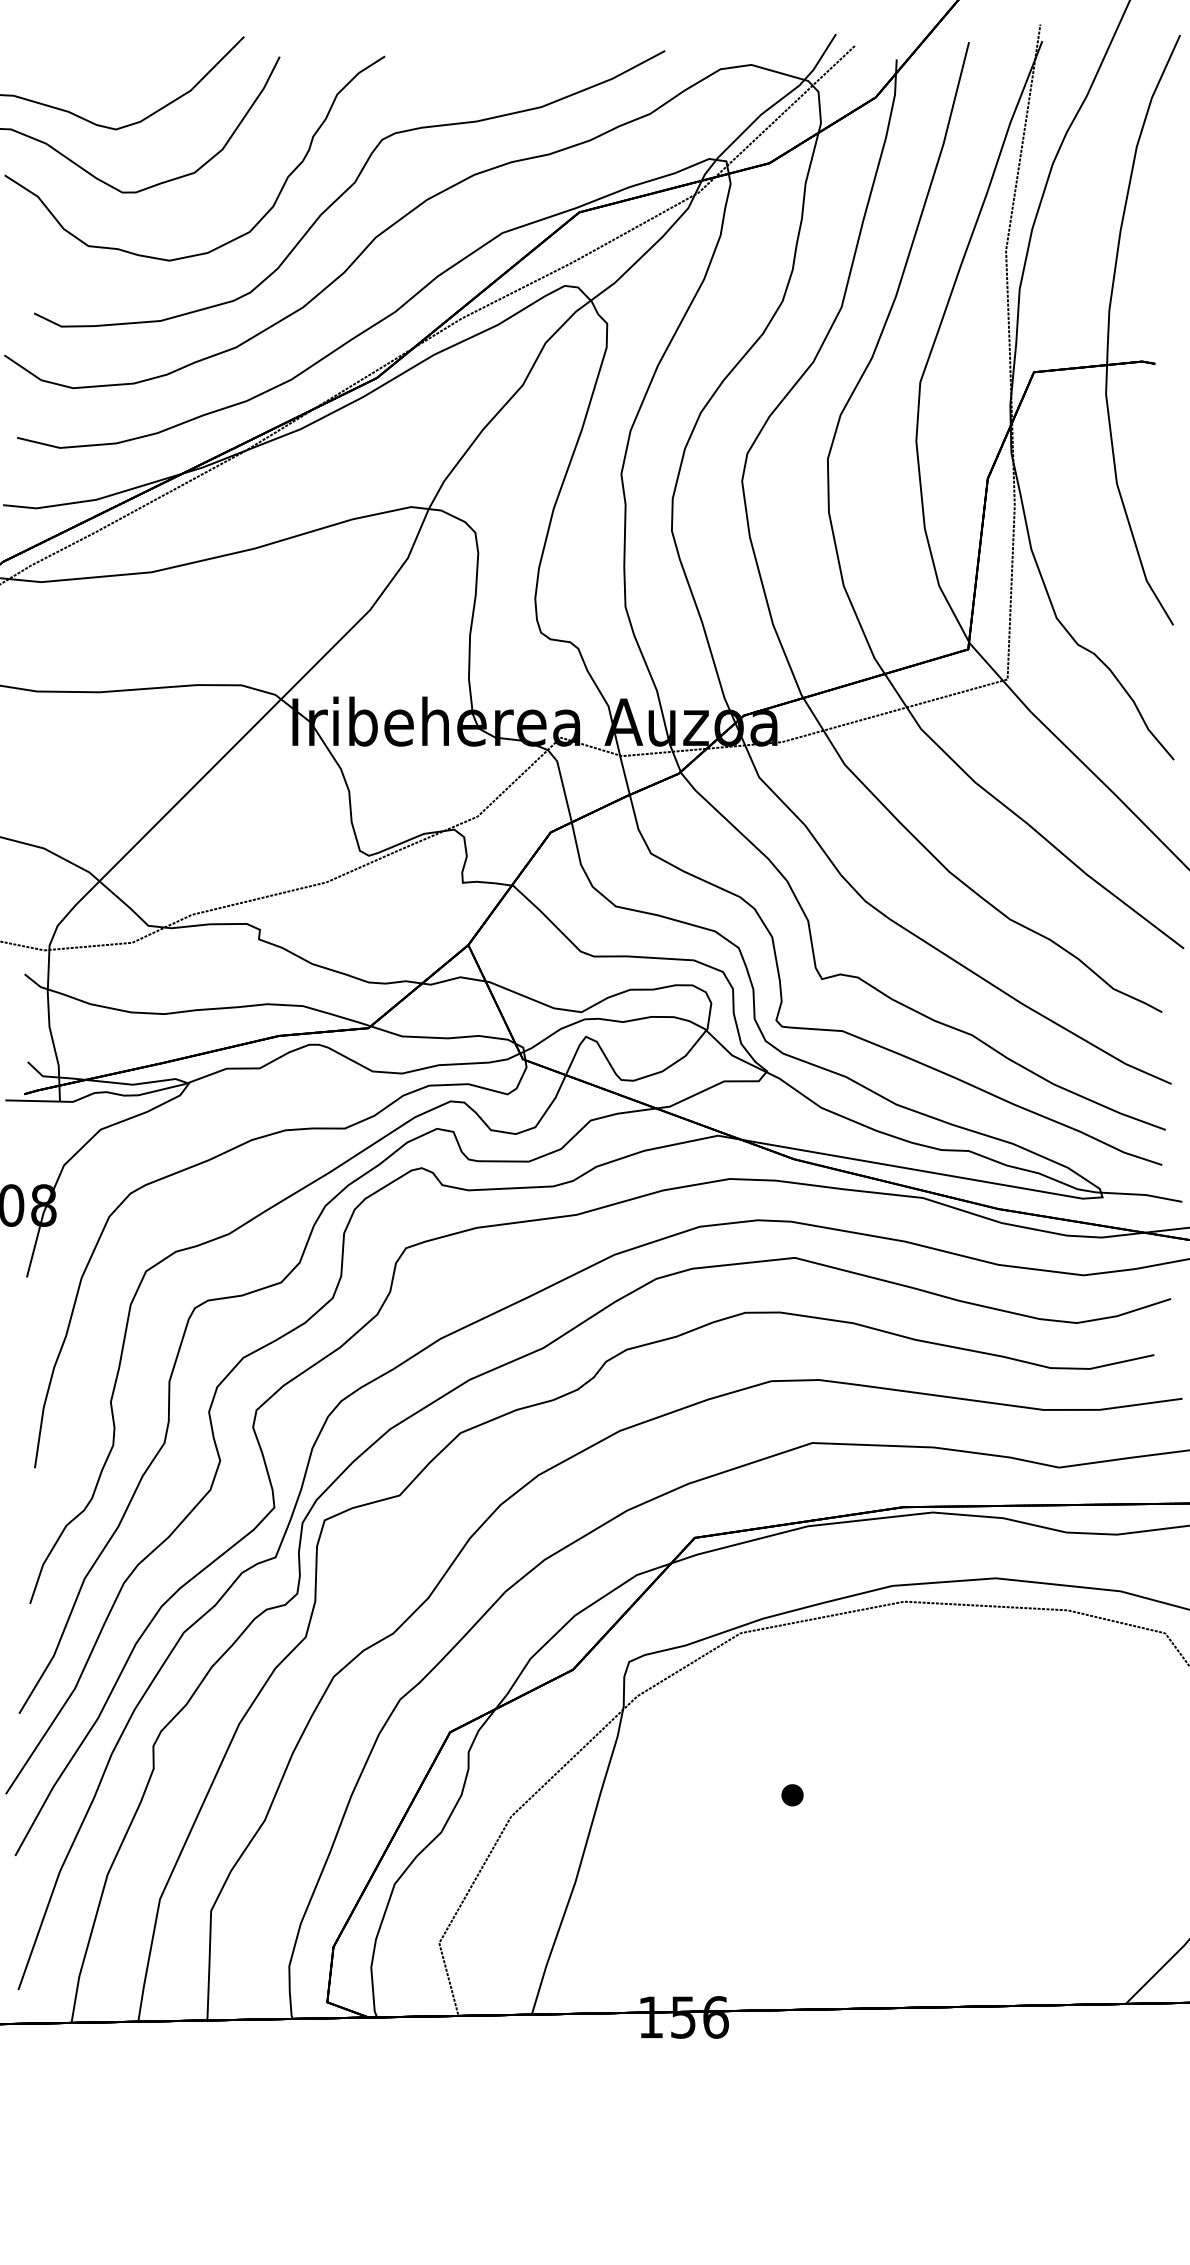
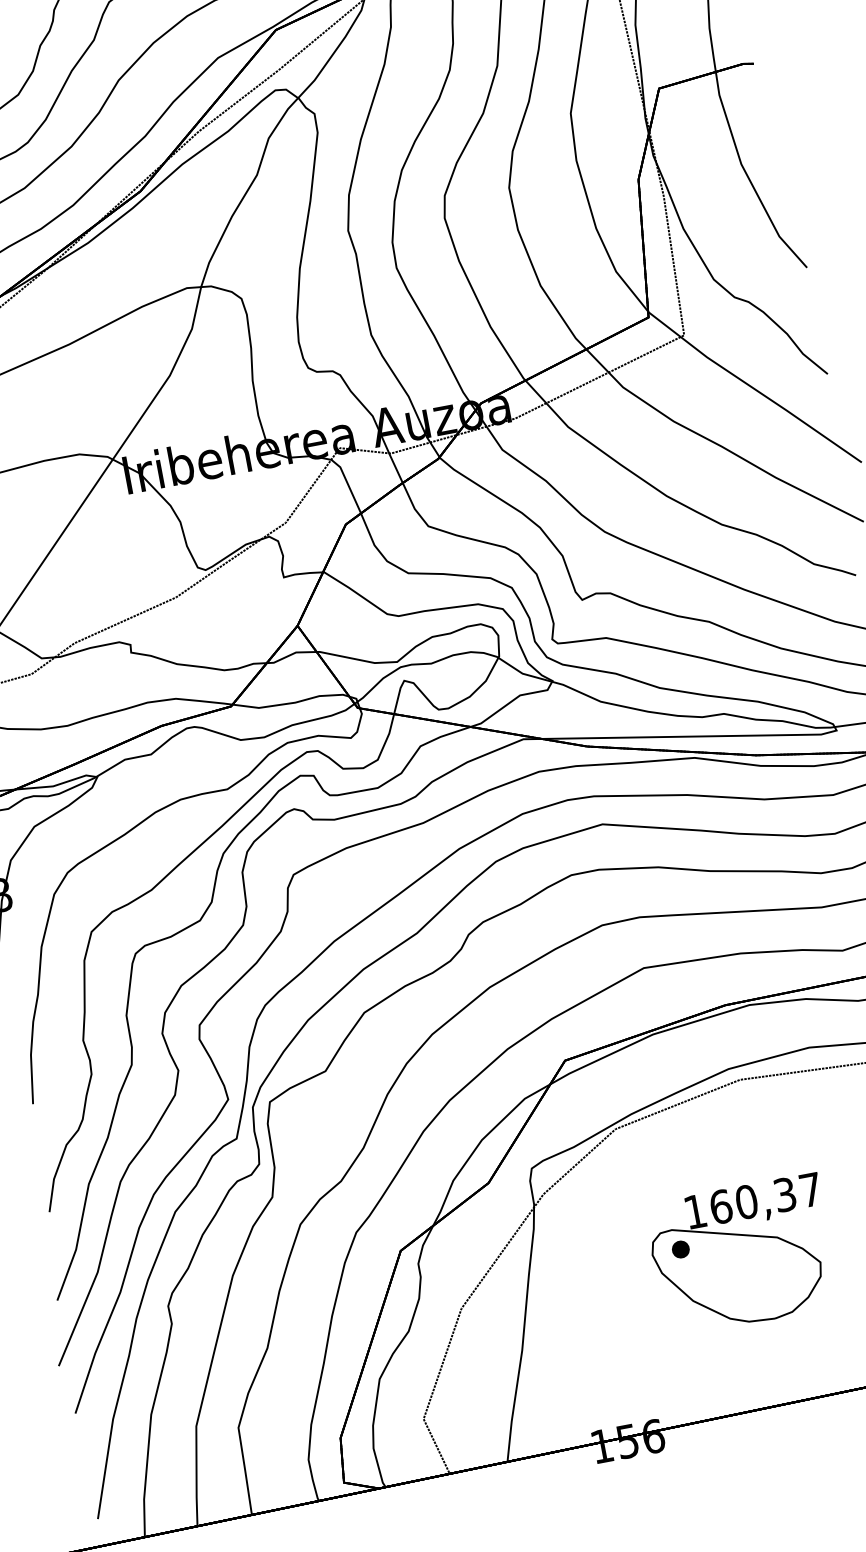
part: (865, 1816) -> (741, 1255), added

